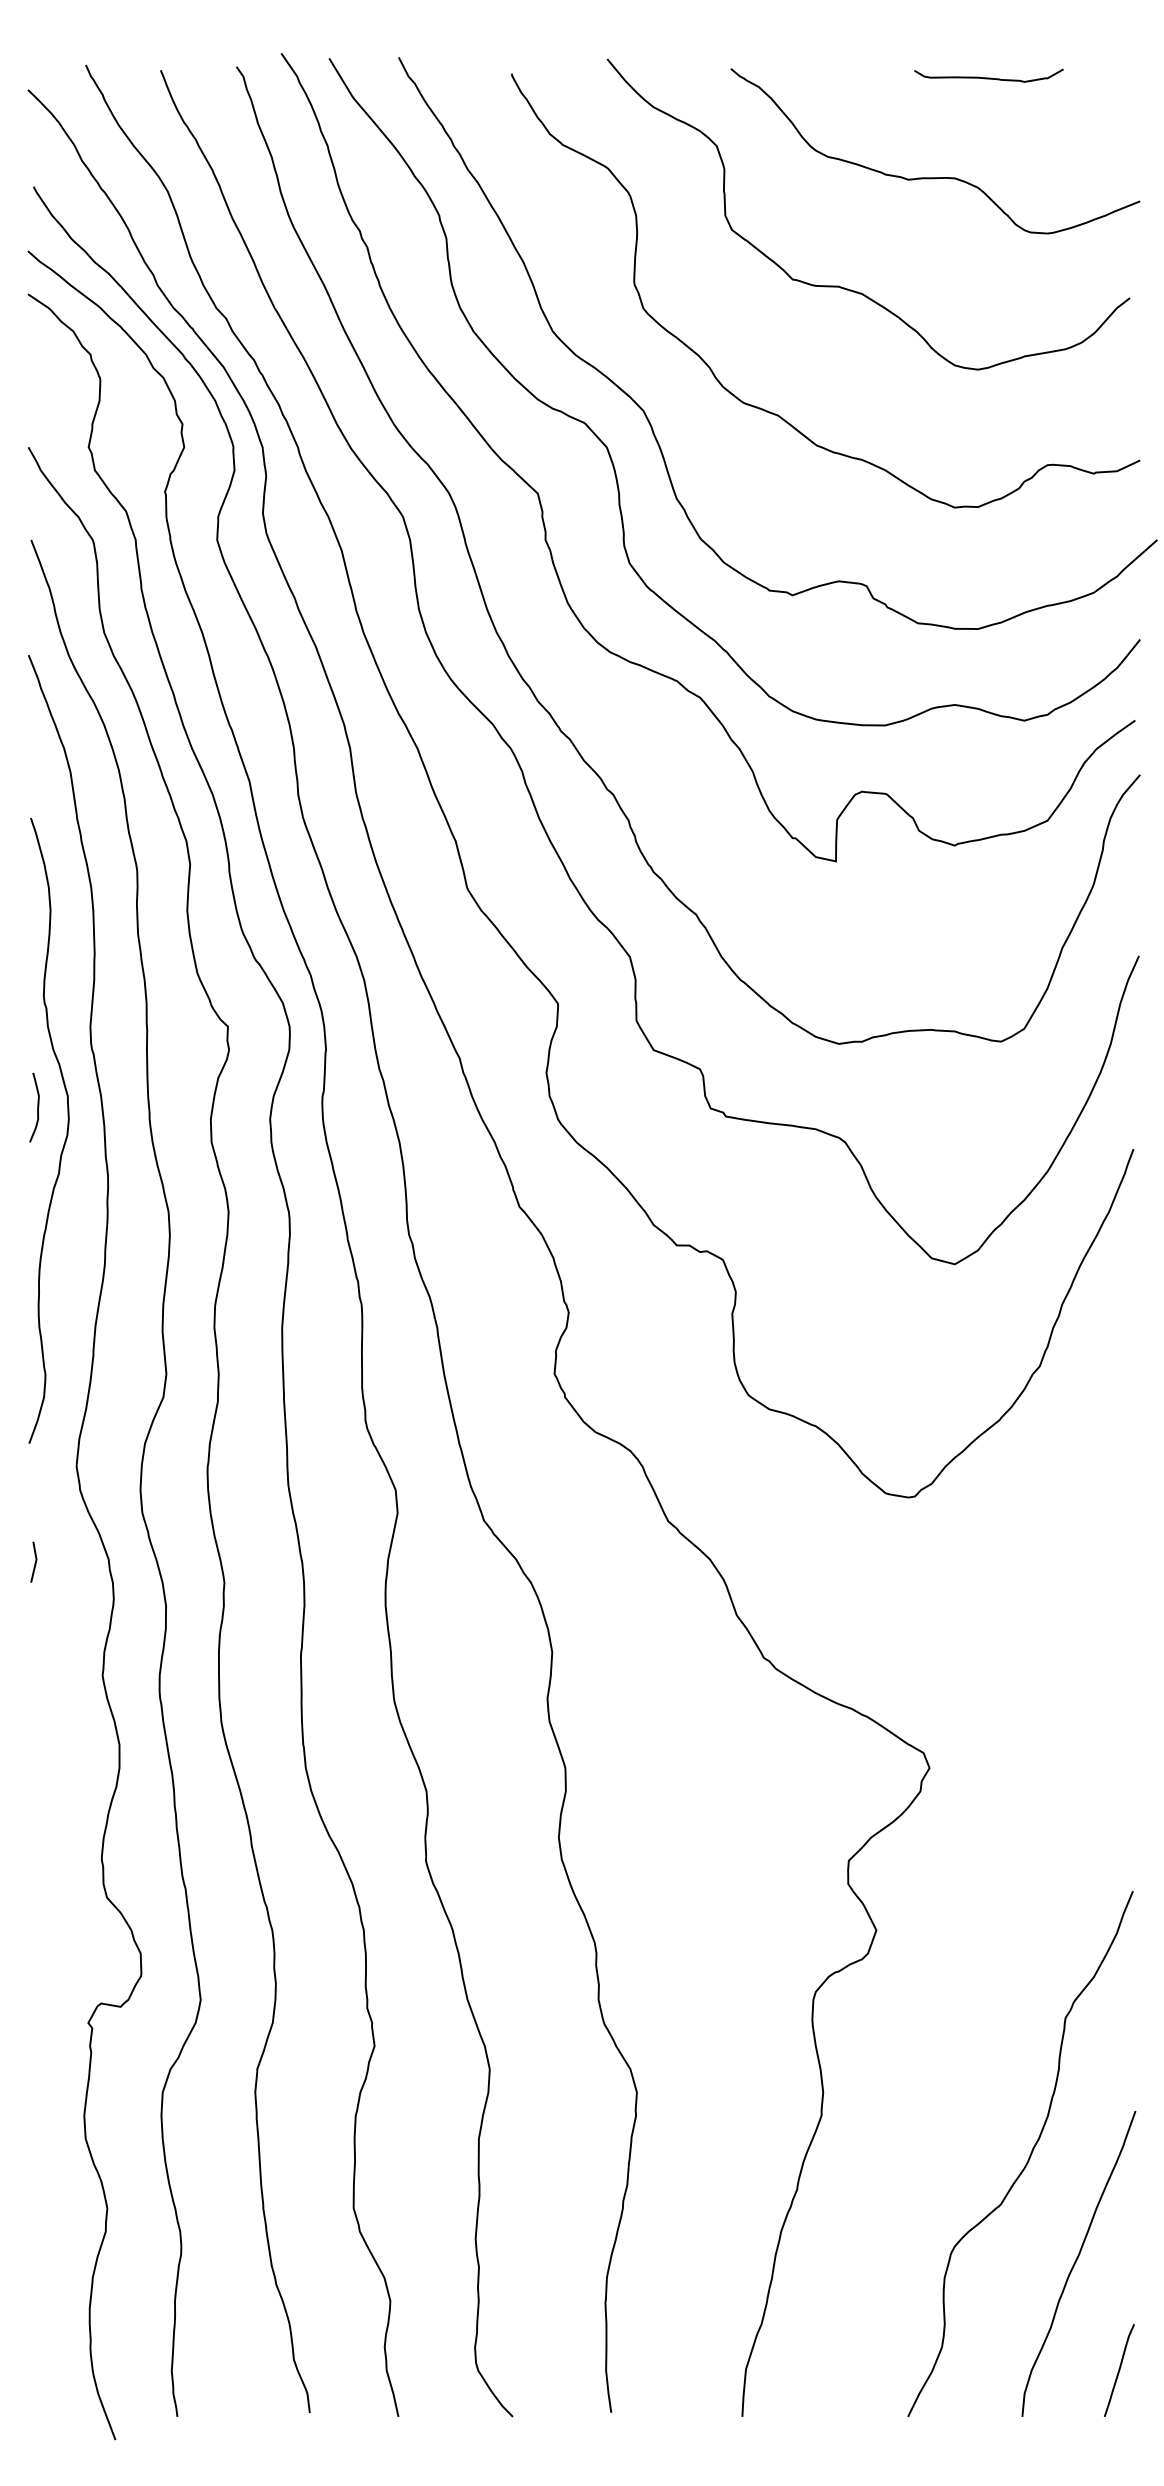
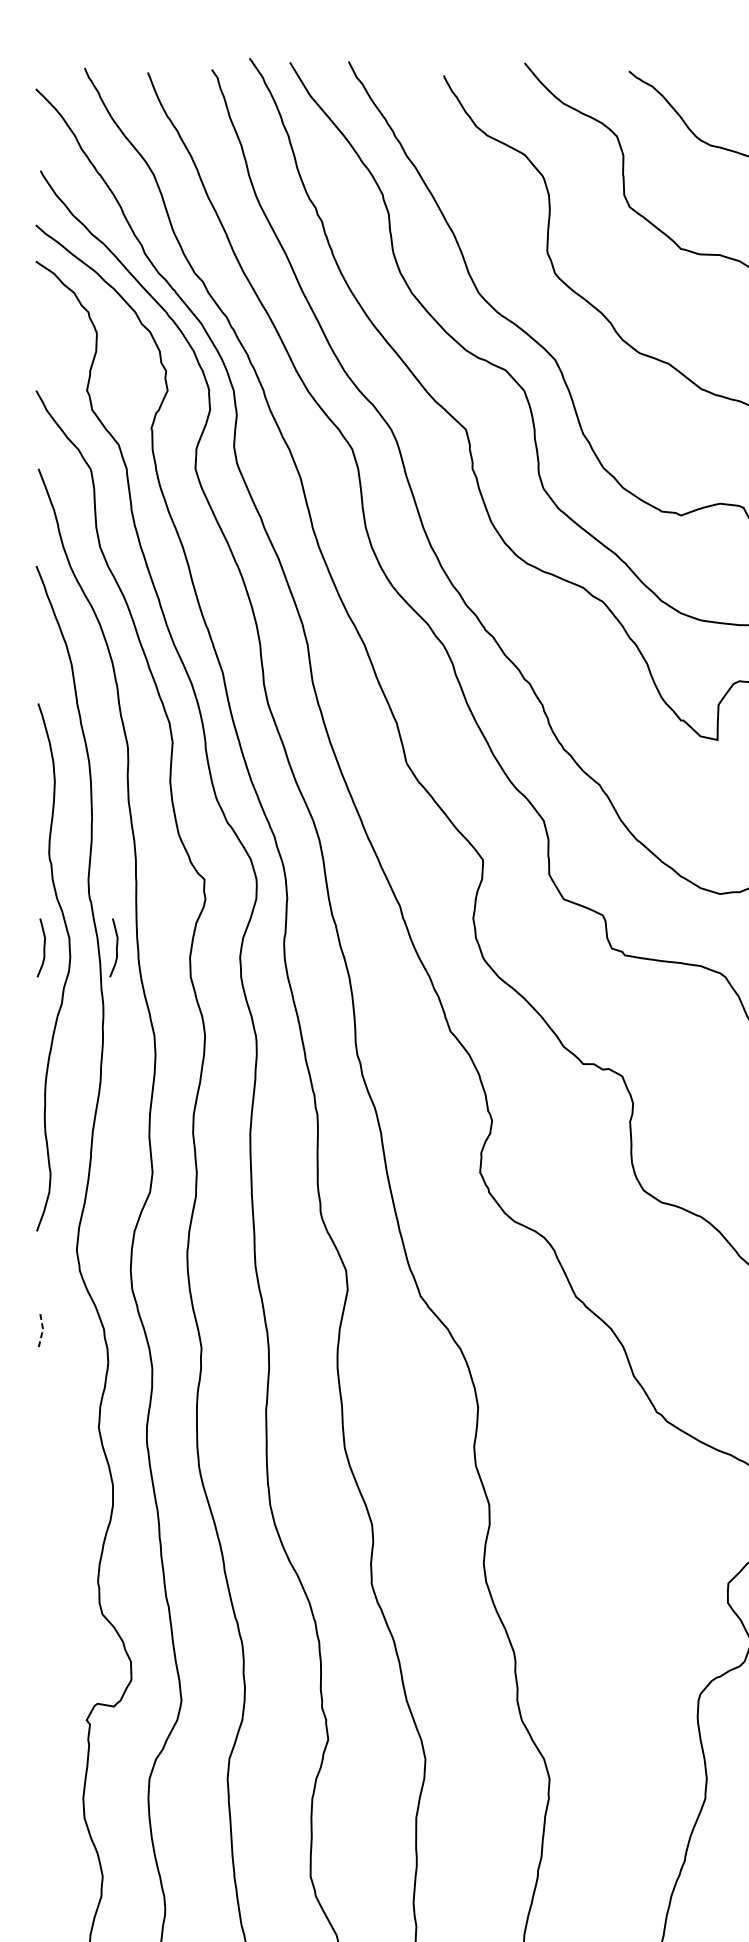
curve: (123, 1107) -> (116, 947), added
line: (36, 1561) -> (42, 1330), solid -> dashed

